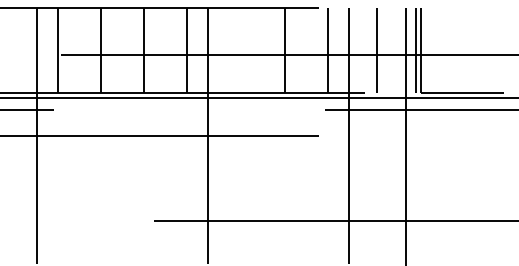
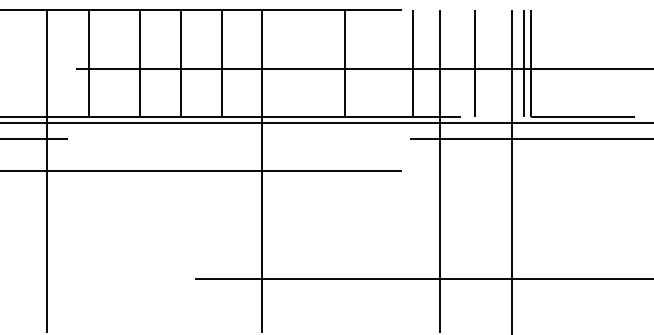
line: (57, 50) -> (88, 63), moved
line: (101, 50) -> (140, 63), moved
line: (187, 50) -> (222, 63), moved
line: (284, 50) -> (344, 63), moved

